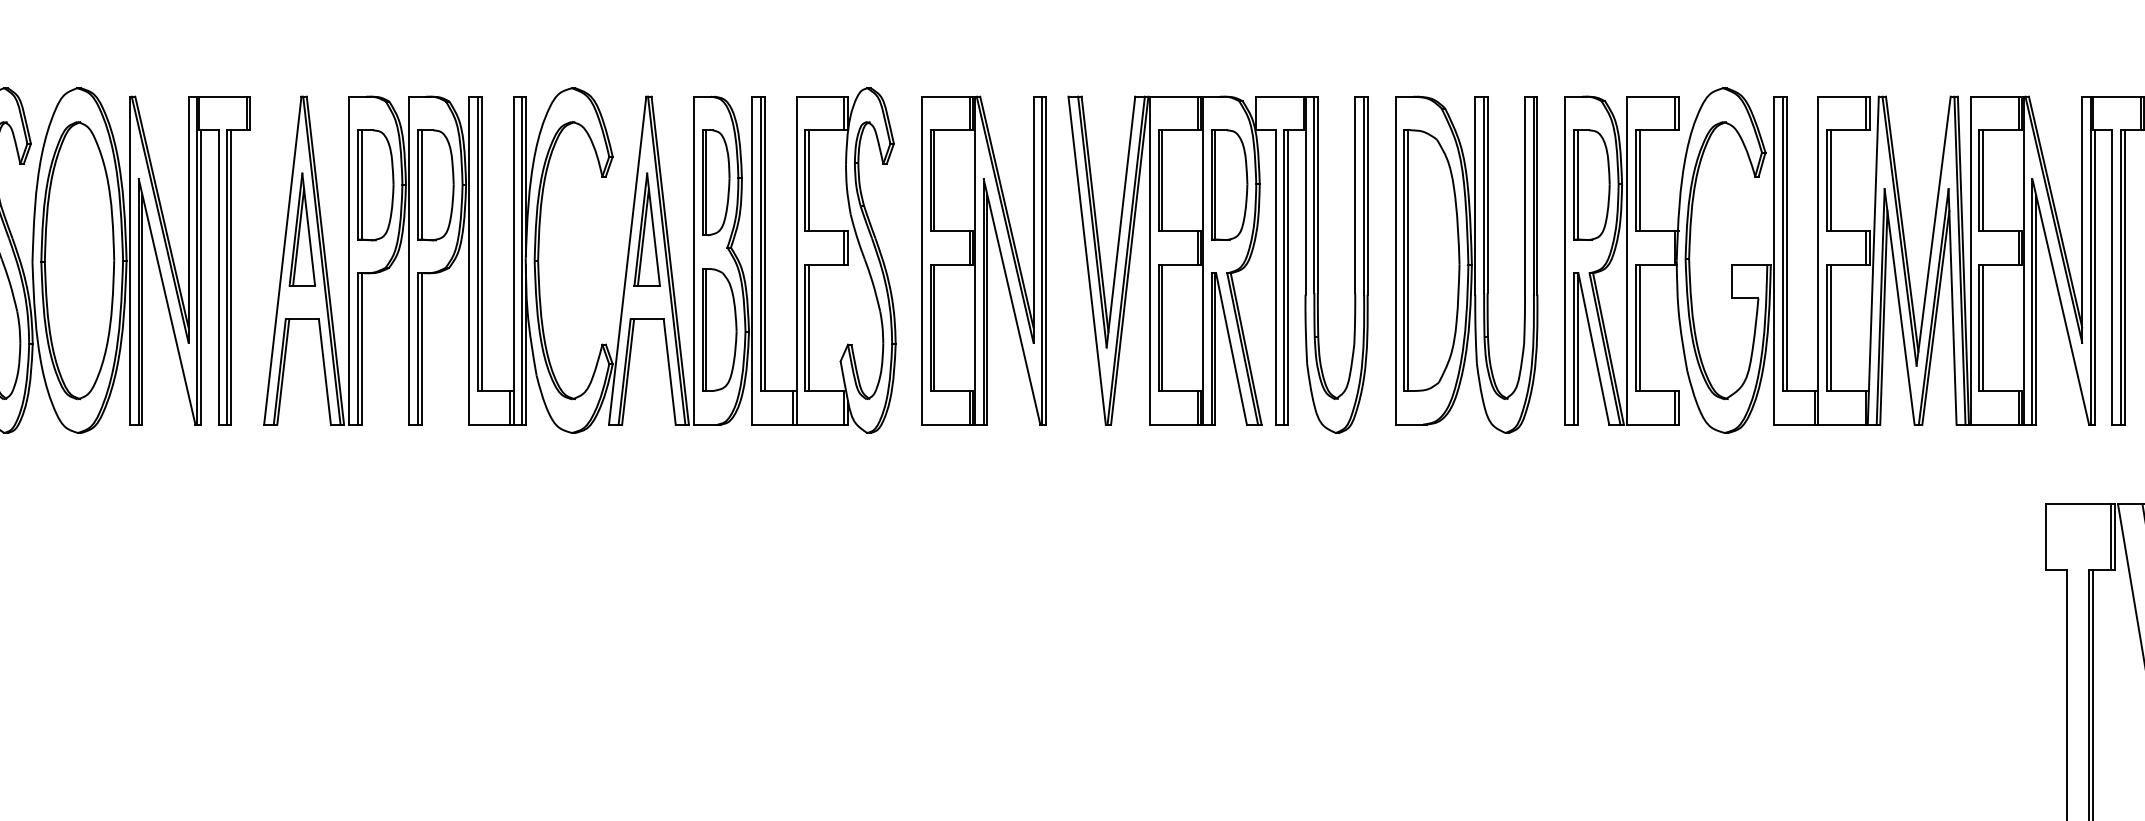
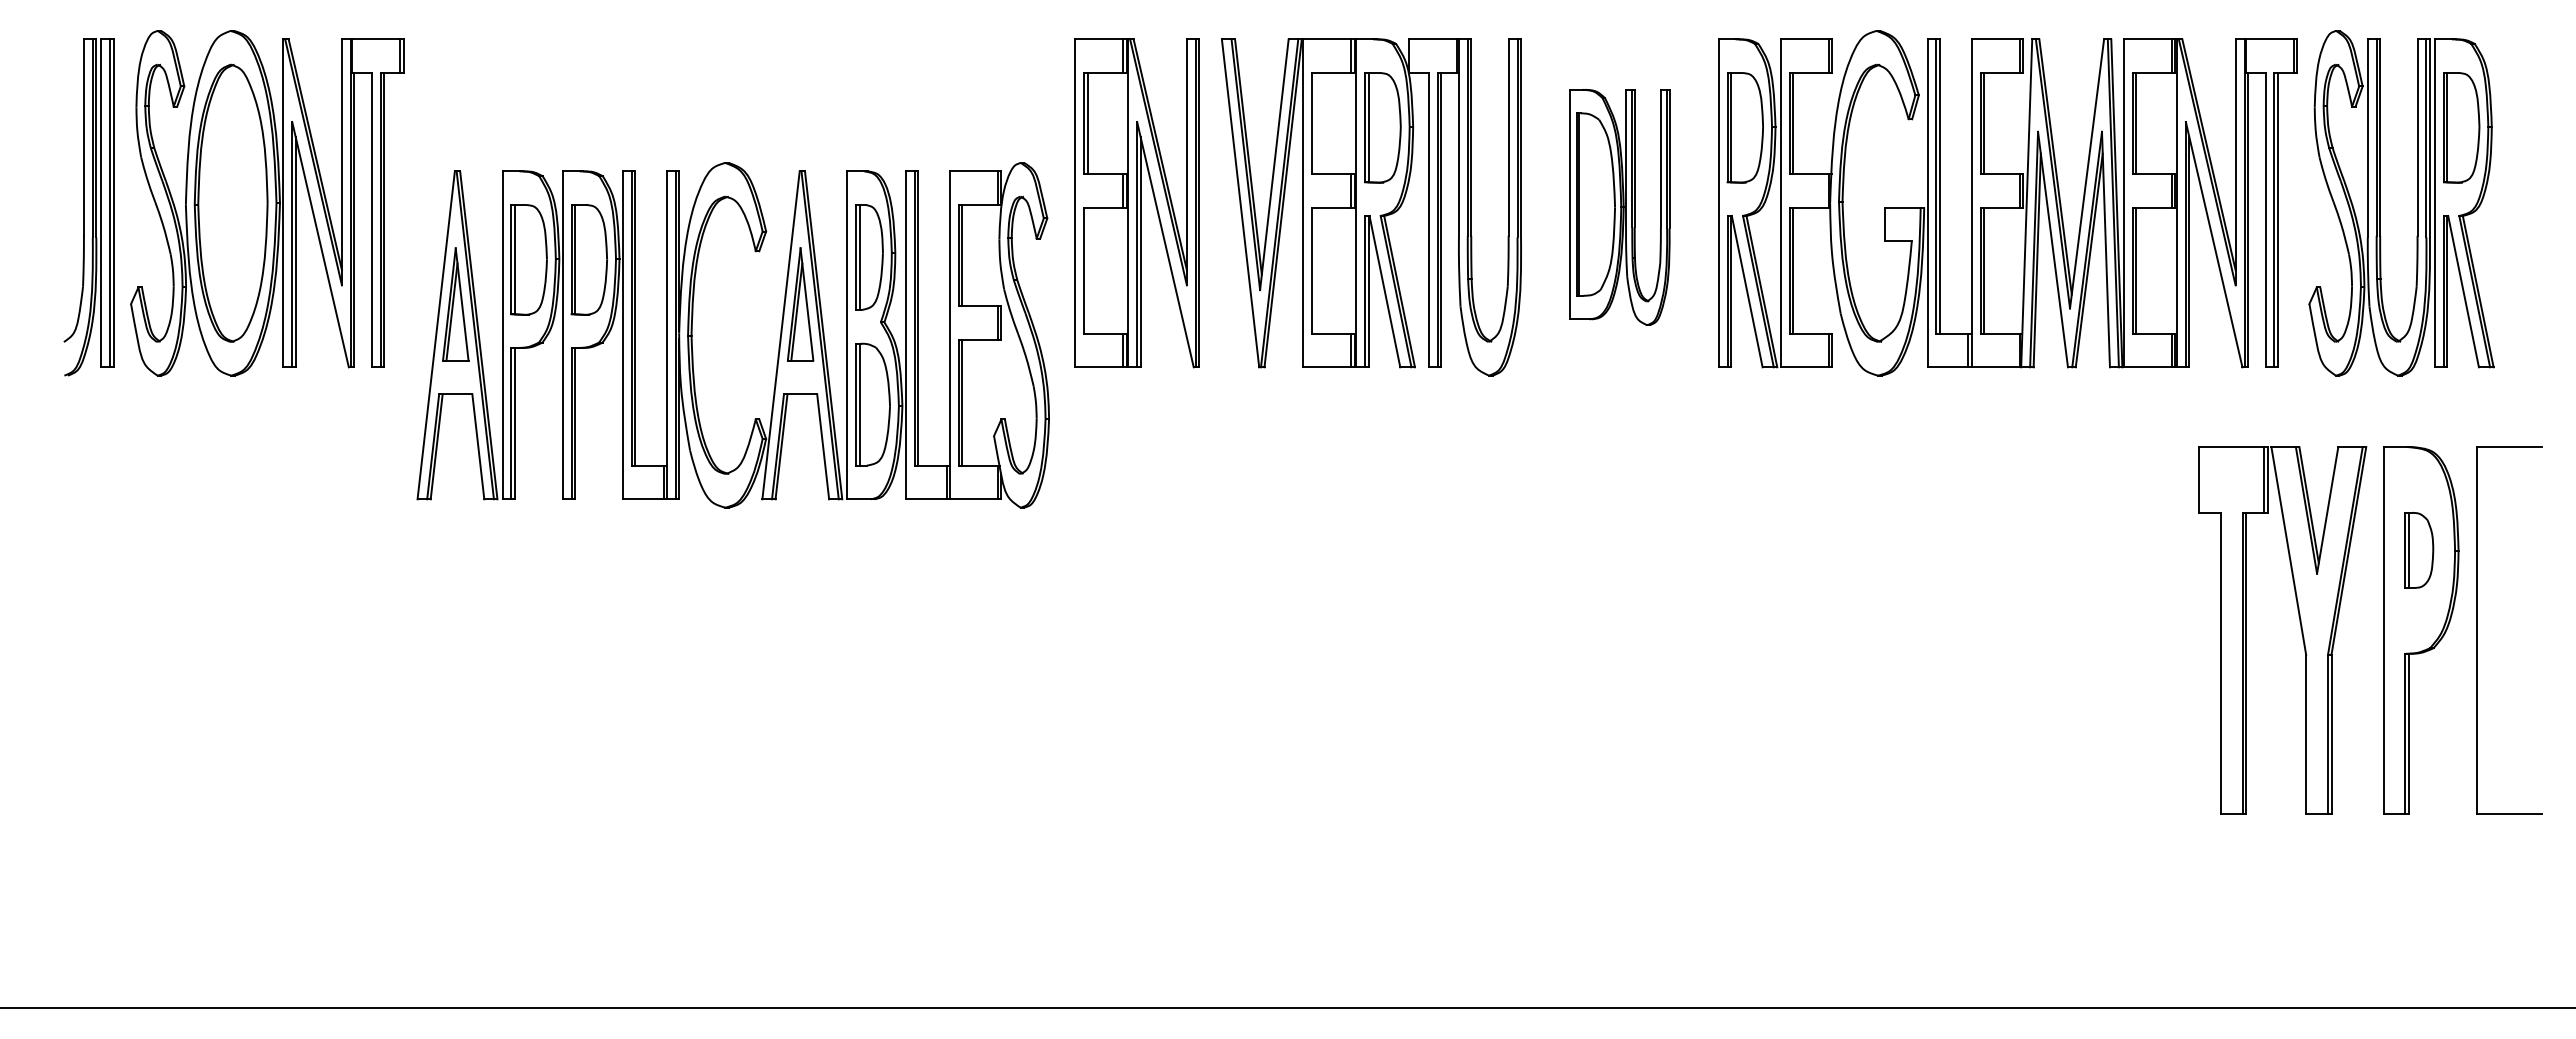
line: (1162, 180) -> (1315, 123), removed
part: (539, 260) -> (692, 335), moved
part: (1466, 264) -> (1619, 207), size x0.7
line: (934, 327) -> (1087, 270), removed
line: (1162, 327) -> (1315, 270), removed

